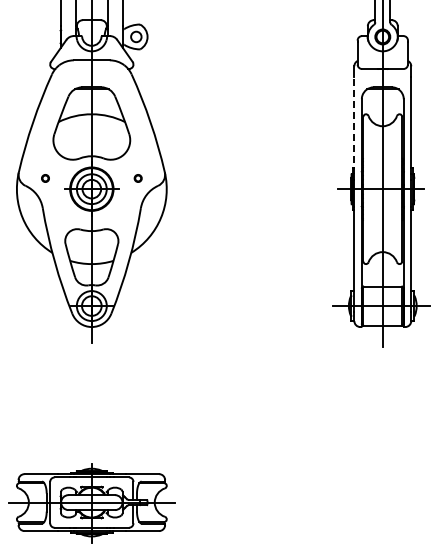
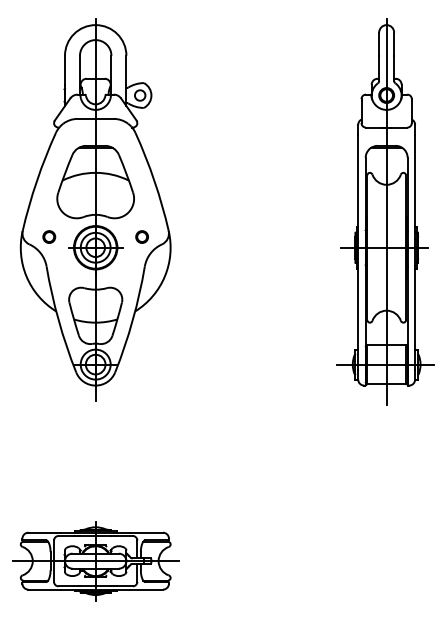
line: (354, 124) -> (358, 183), dashed -> solid
part: (45, 177) -> (49, 236), size x1.67
circle: (137, 177) -> (141, 236), size x1.67

